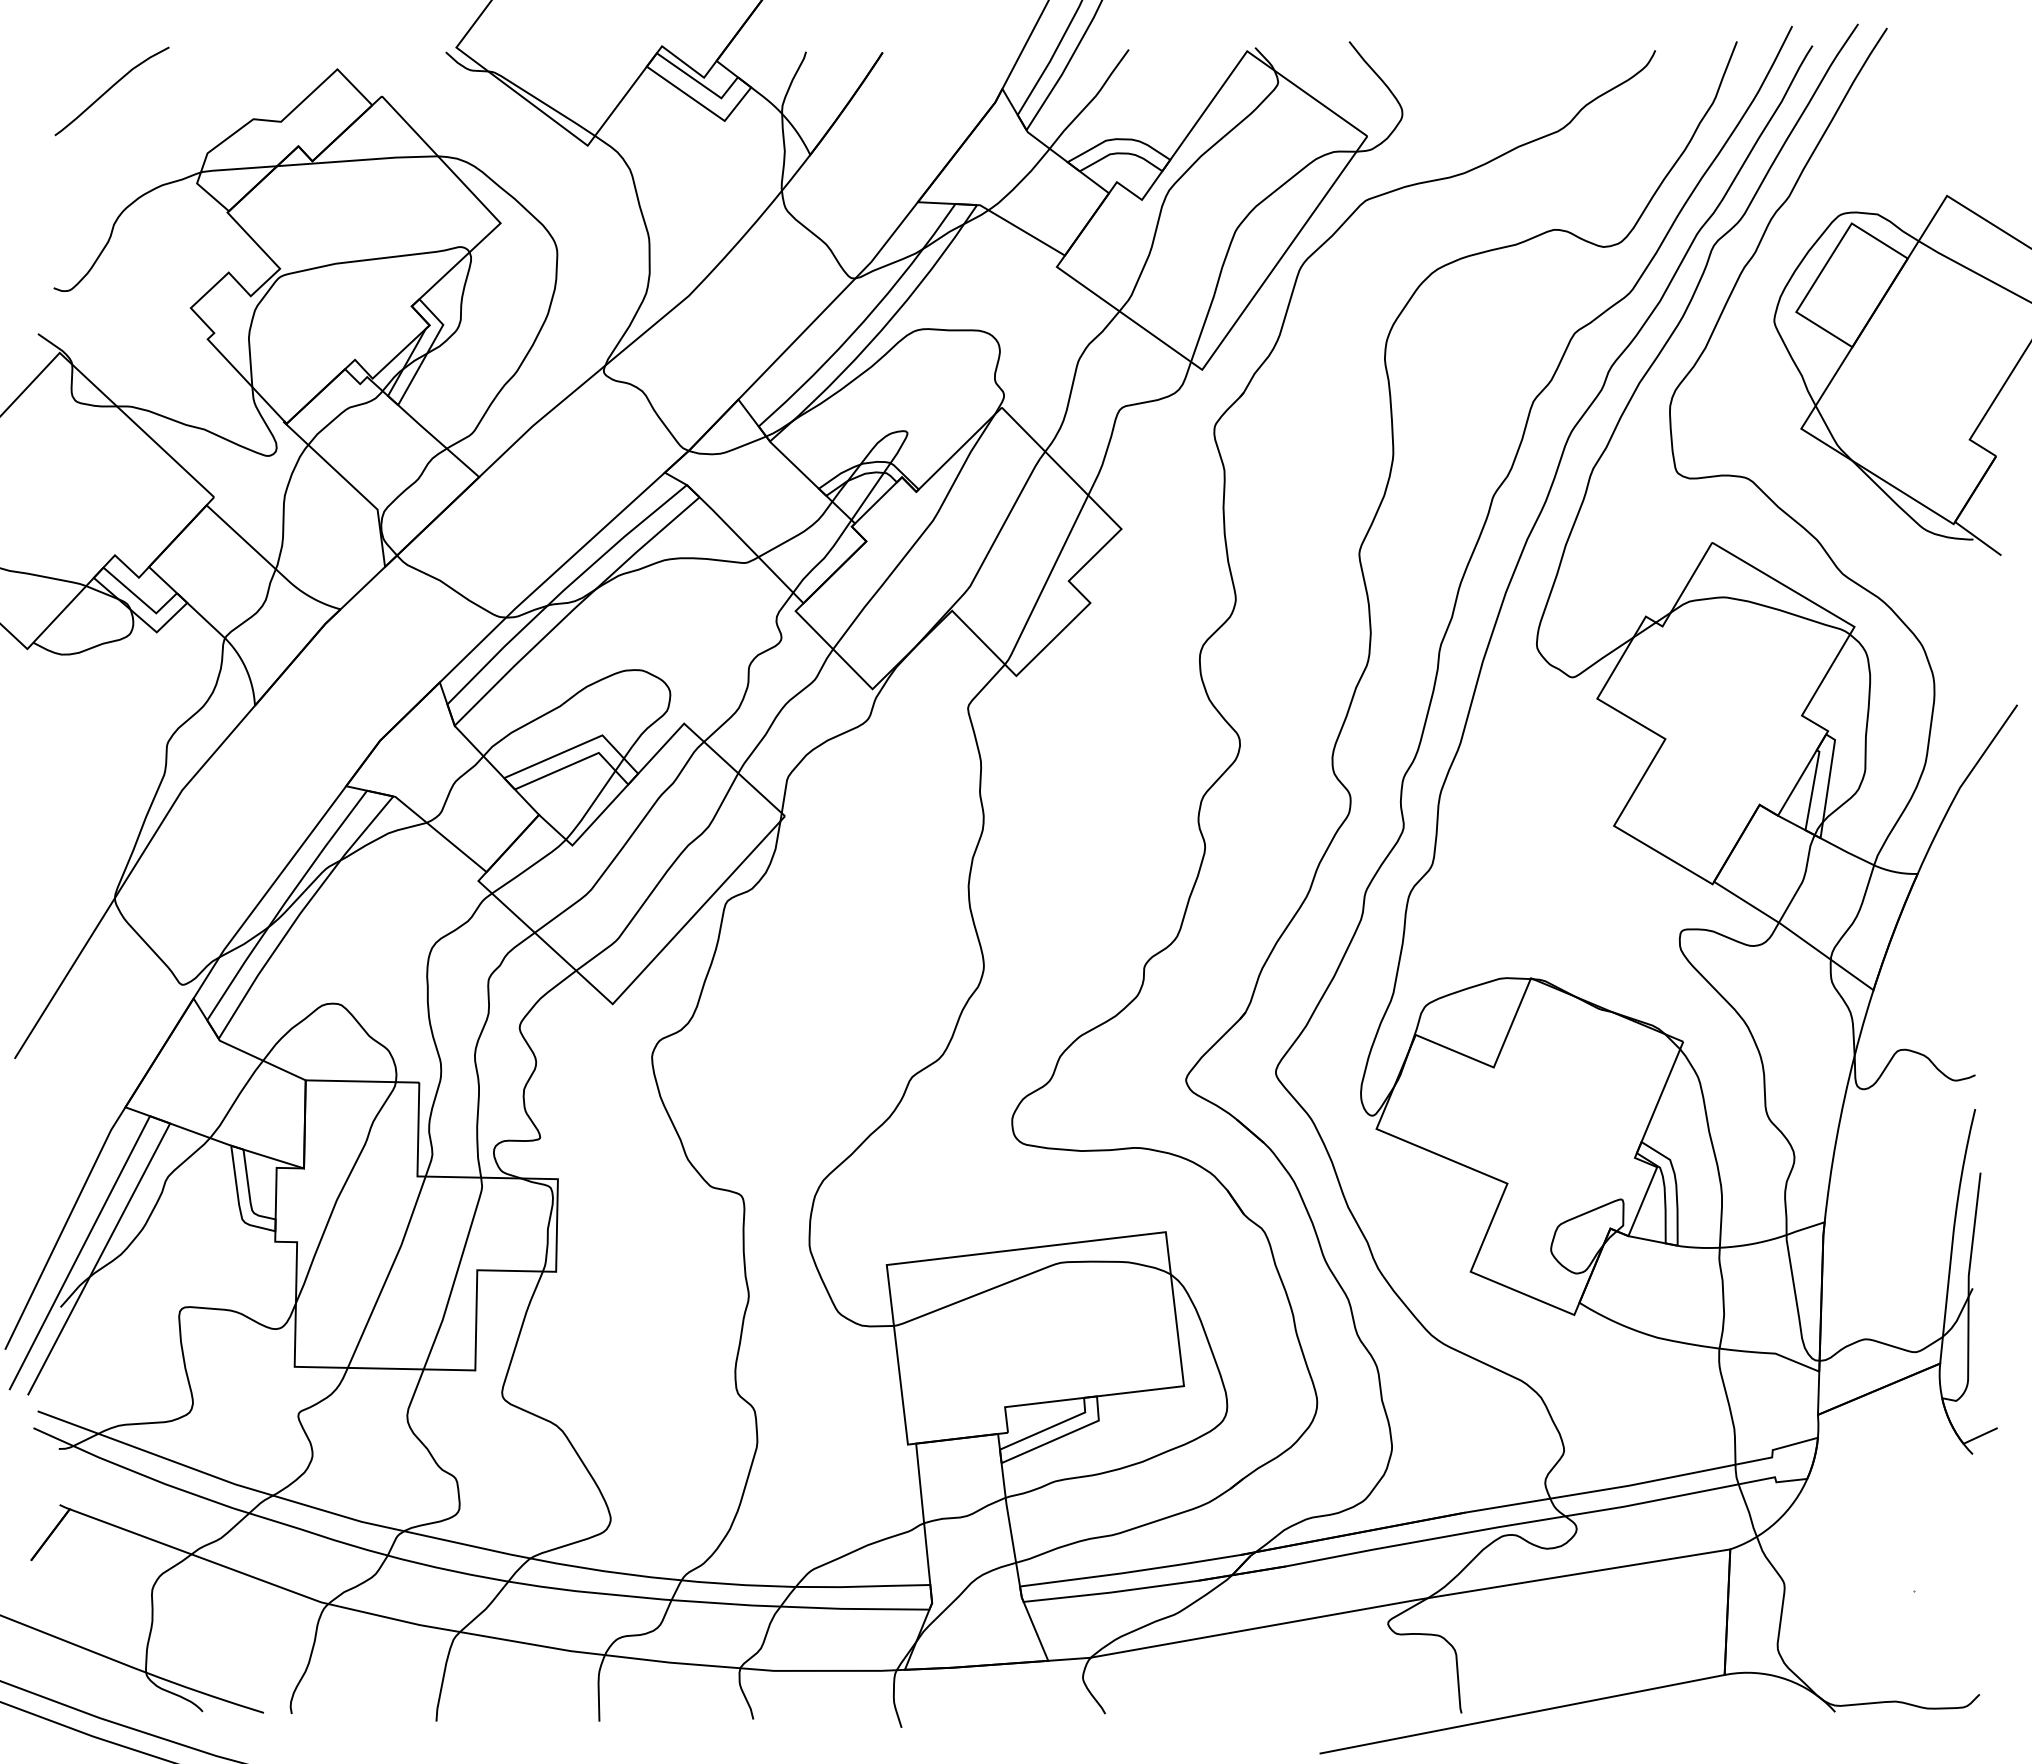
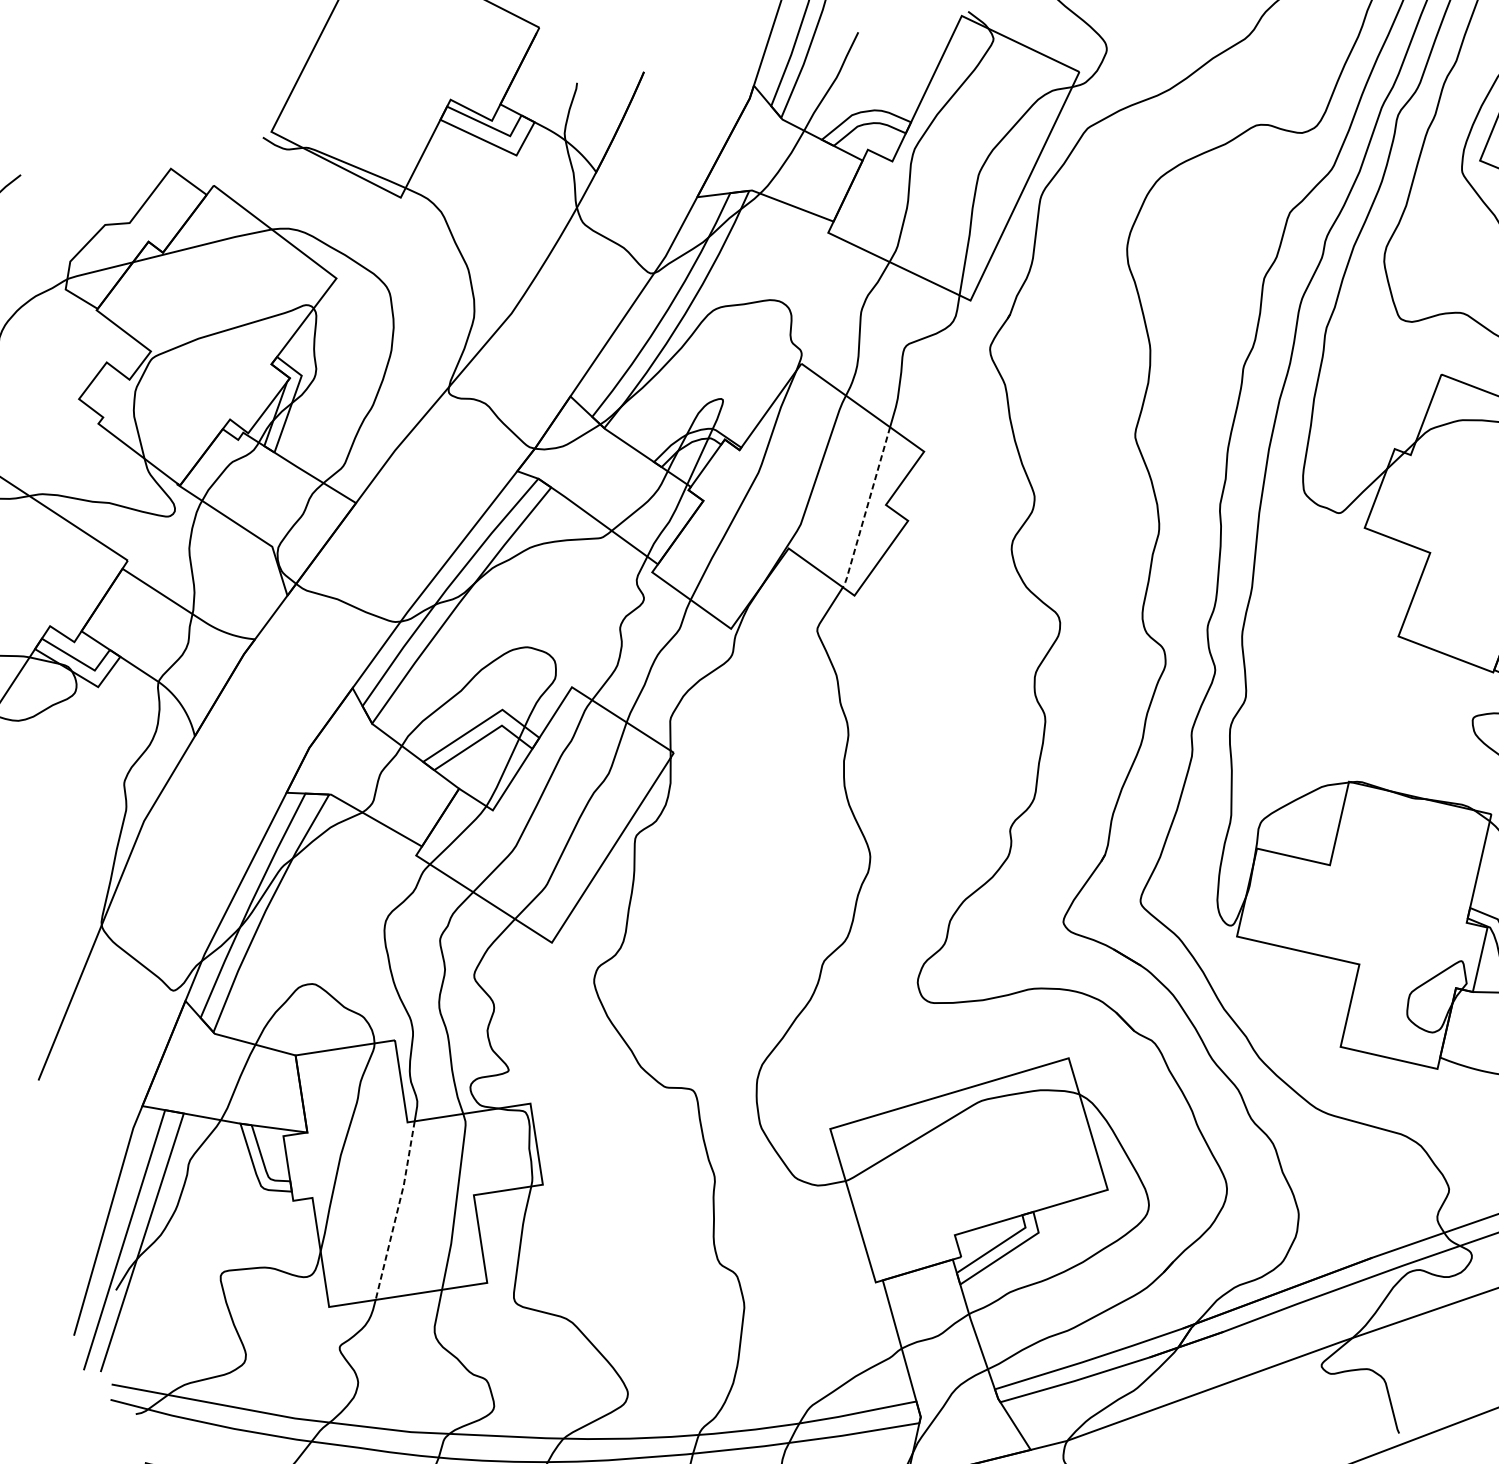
line: (1046, 581) -> (866, 508), solid -> dashed
line: (389, 1272) -> (397, 1210), solid -> dashed

